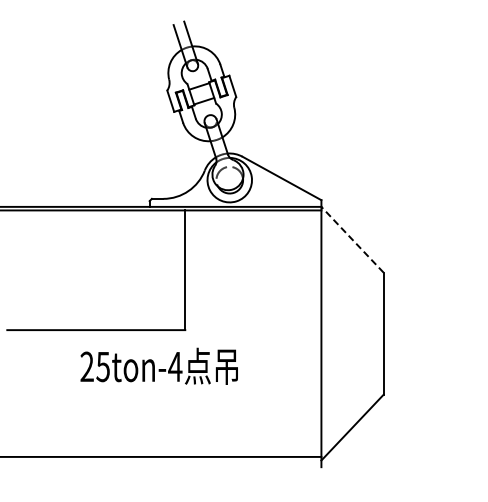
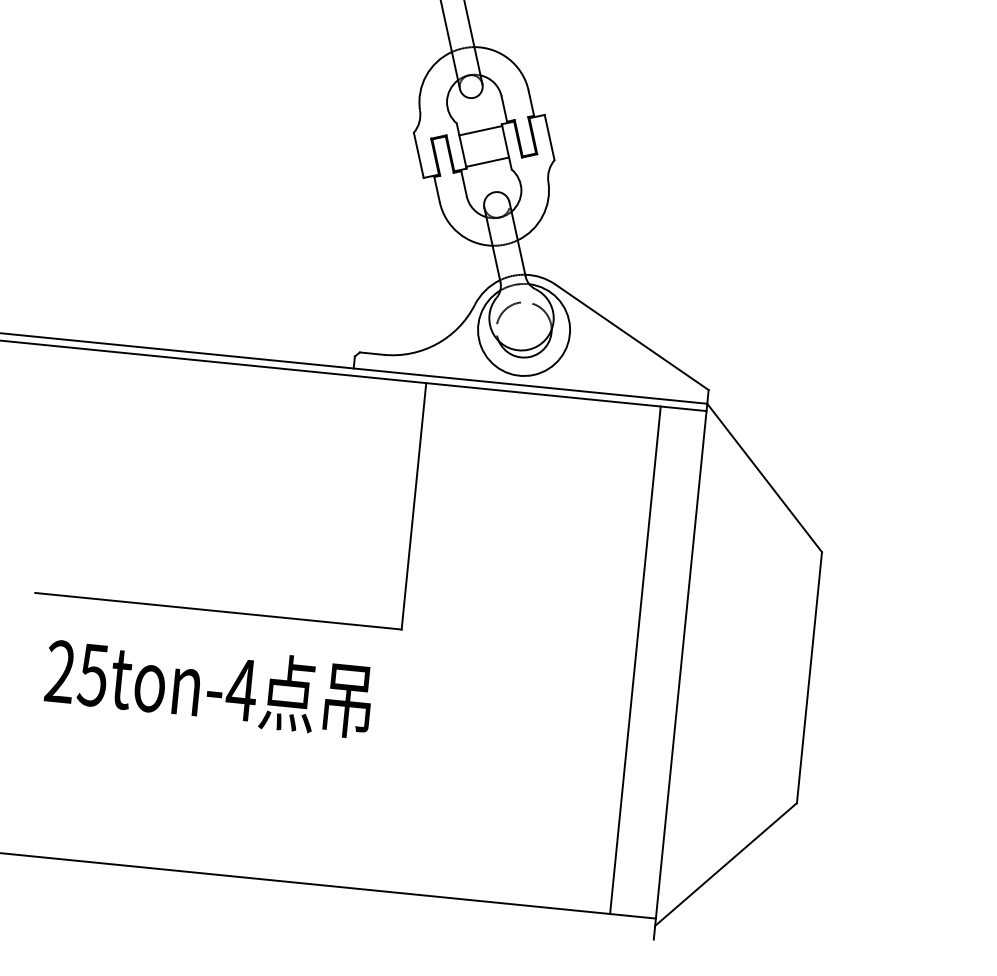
line: (352, 239) -> (764, 477), dashed -> solid
line: (299, 333) -> (636, 659), added
text: (158, 365) -> (207, 683), moved

